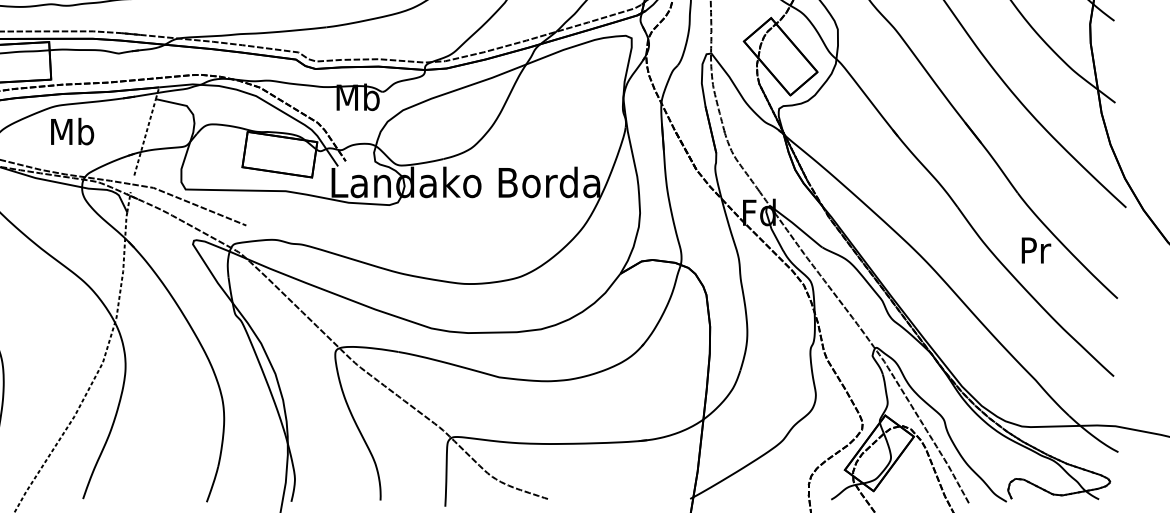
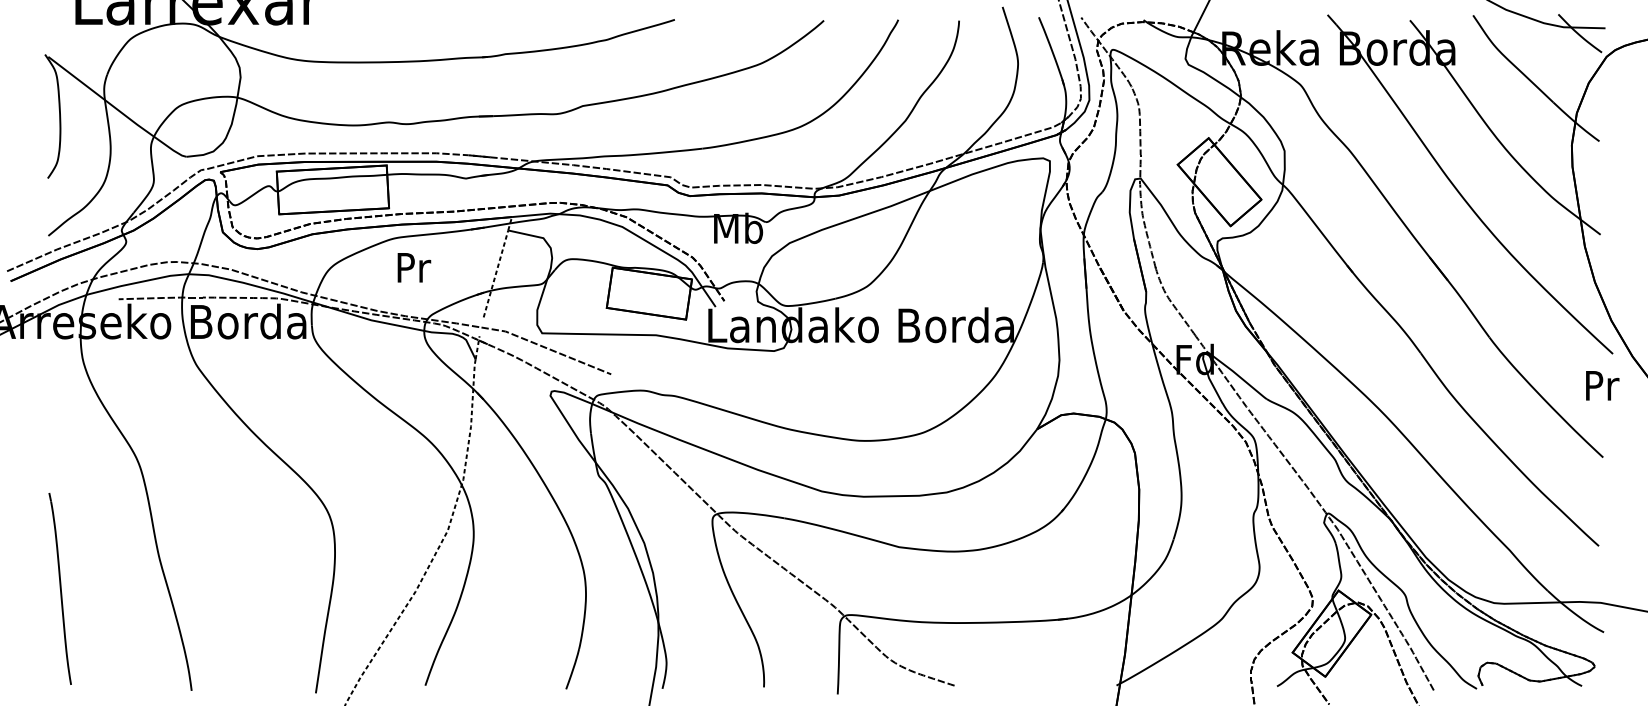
text: (72, 131) -> (413, 267), Mb -> Pr
text: (1036, 250) -> (1602, 385), moved

